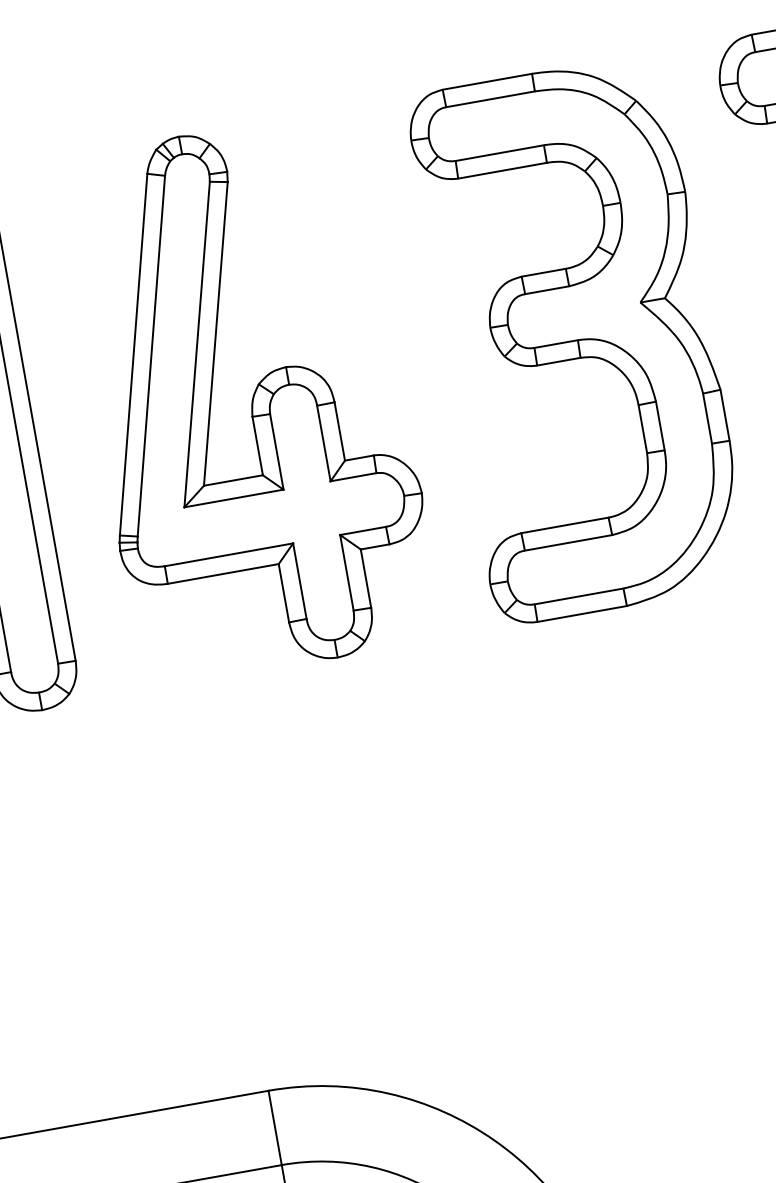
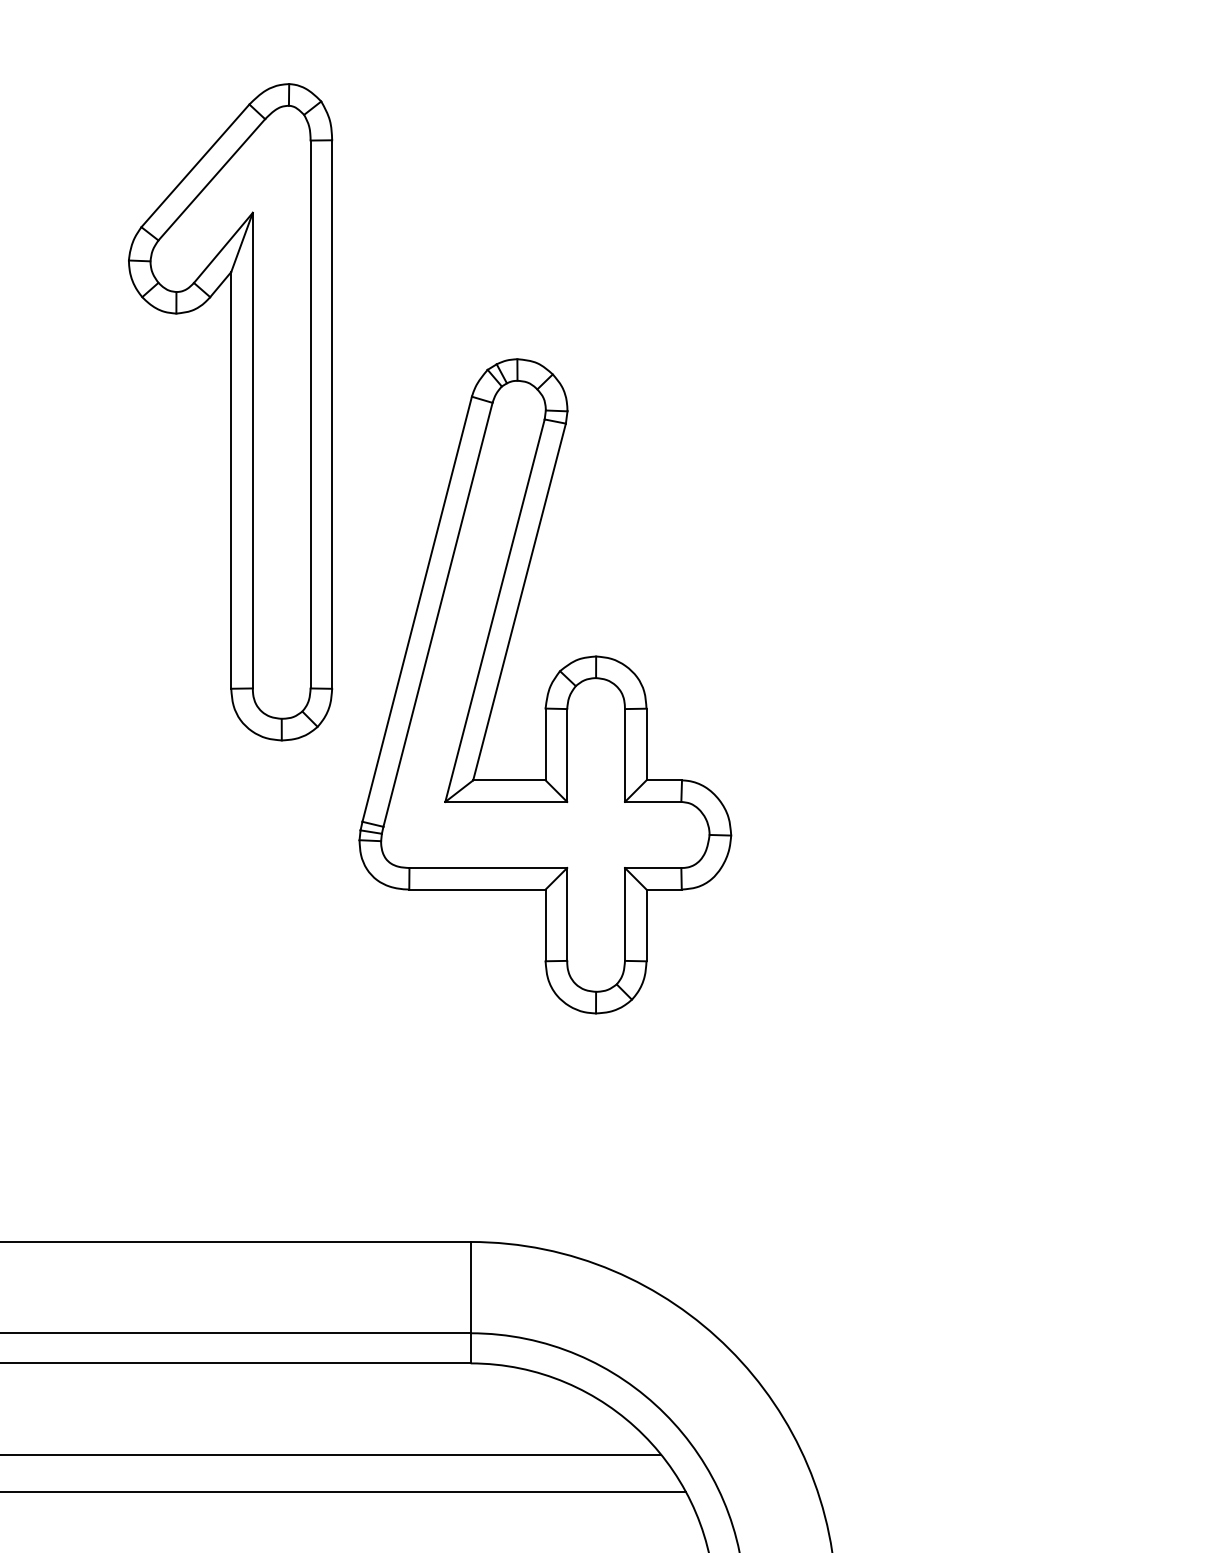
part: (578, 340) -> (999, 413), removed
part: (249, 398) -> (545, 686), moved

